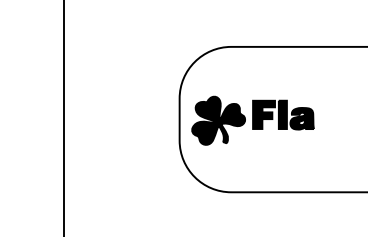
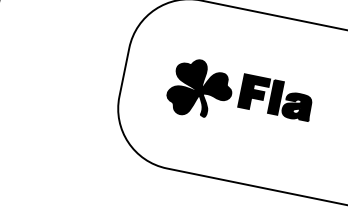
part: (252, 120) -> (239, 96), moved

